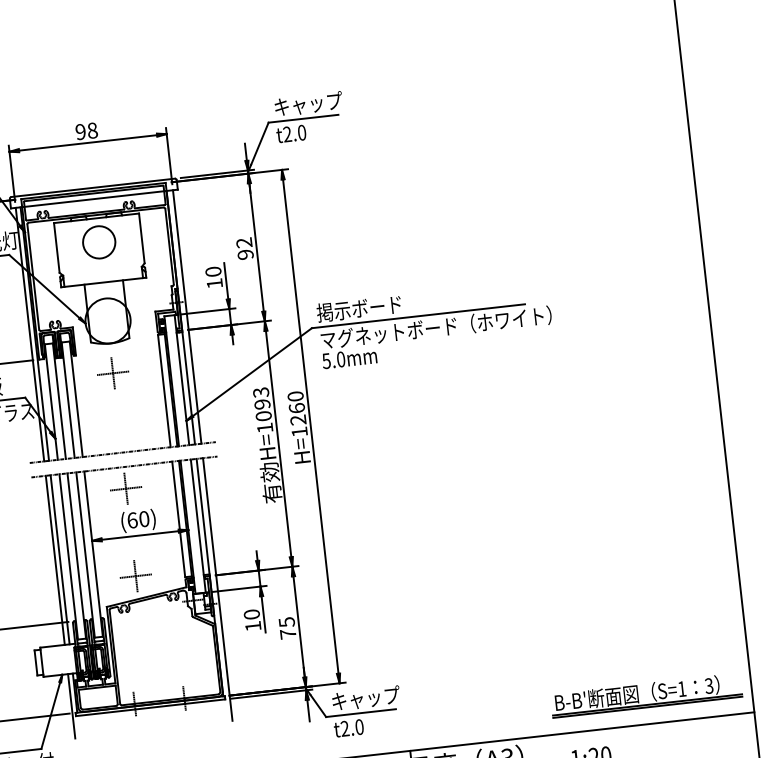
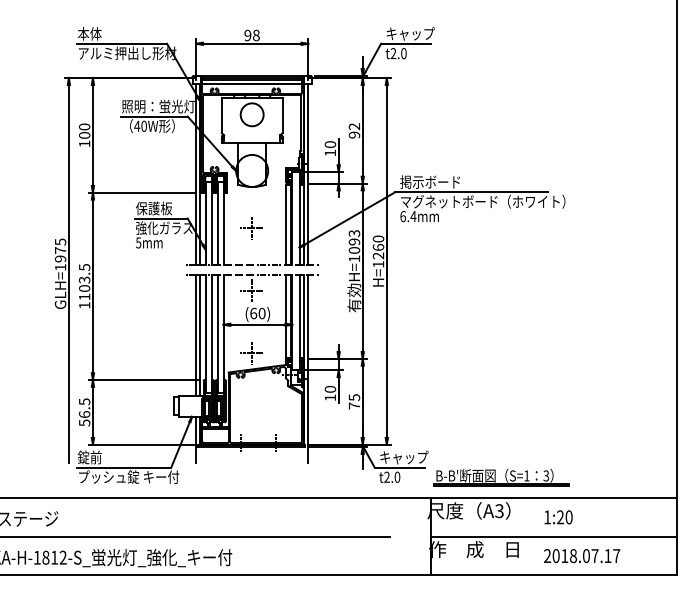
text: (334, 360) -> (408, 216), 5.0mm -> 6.4mm
part: (112, 373) -> (251, 228), moved
part: (646, 695) -> (501, 477), moved

